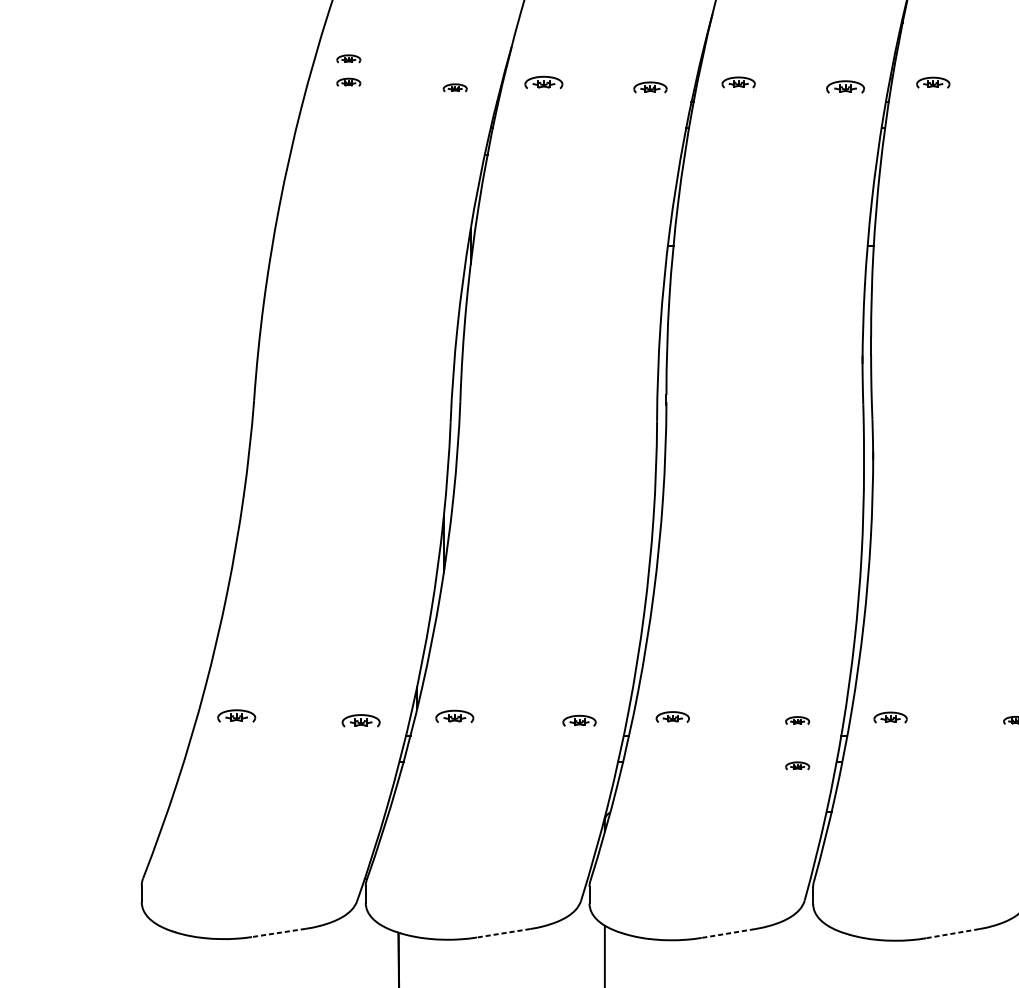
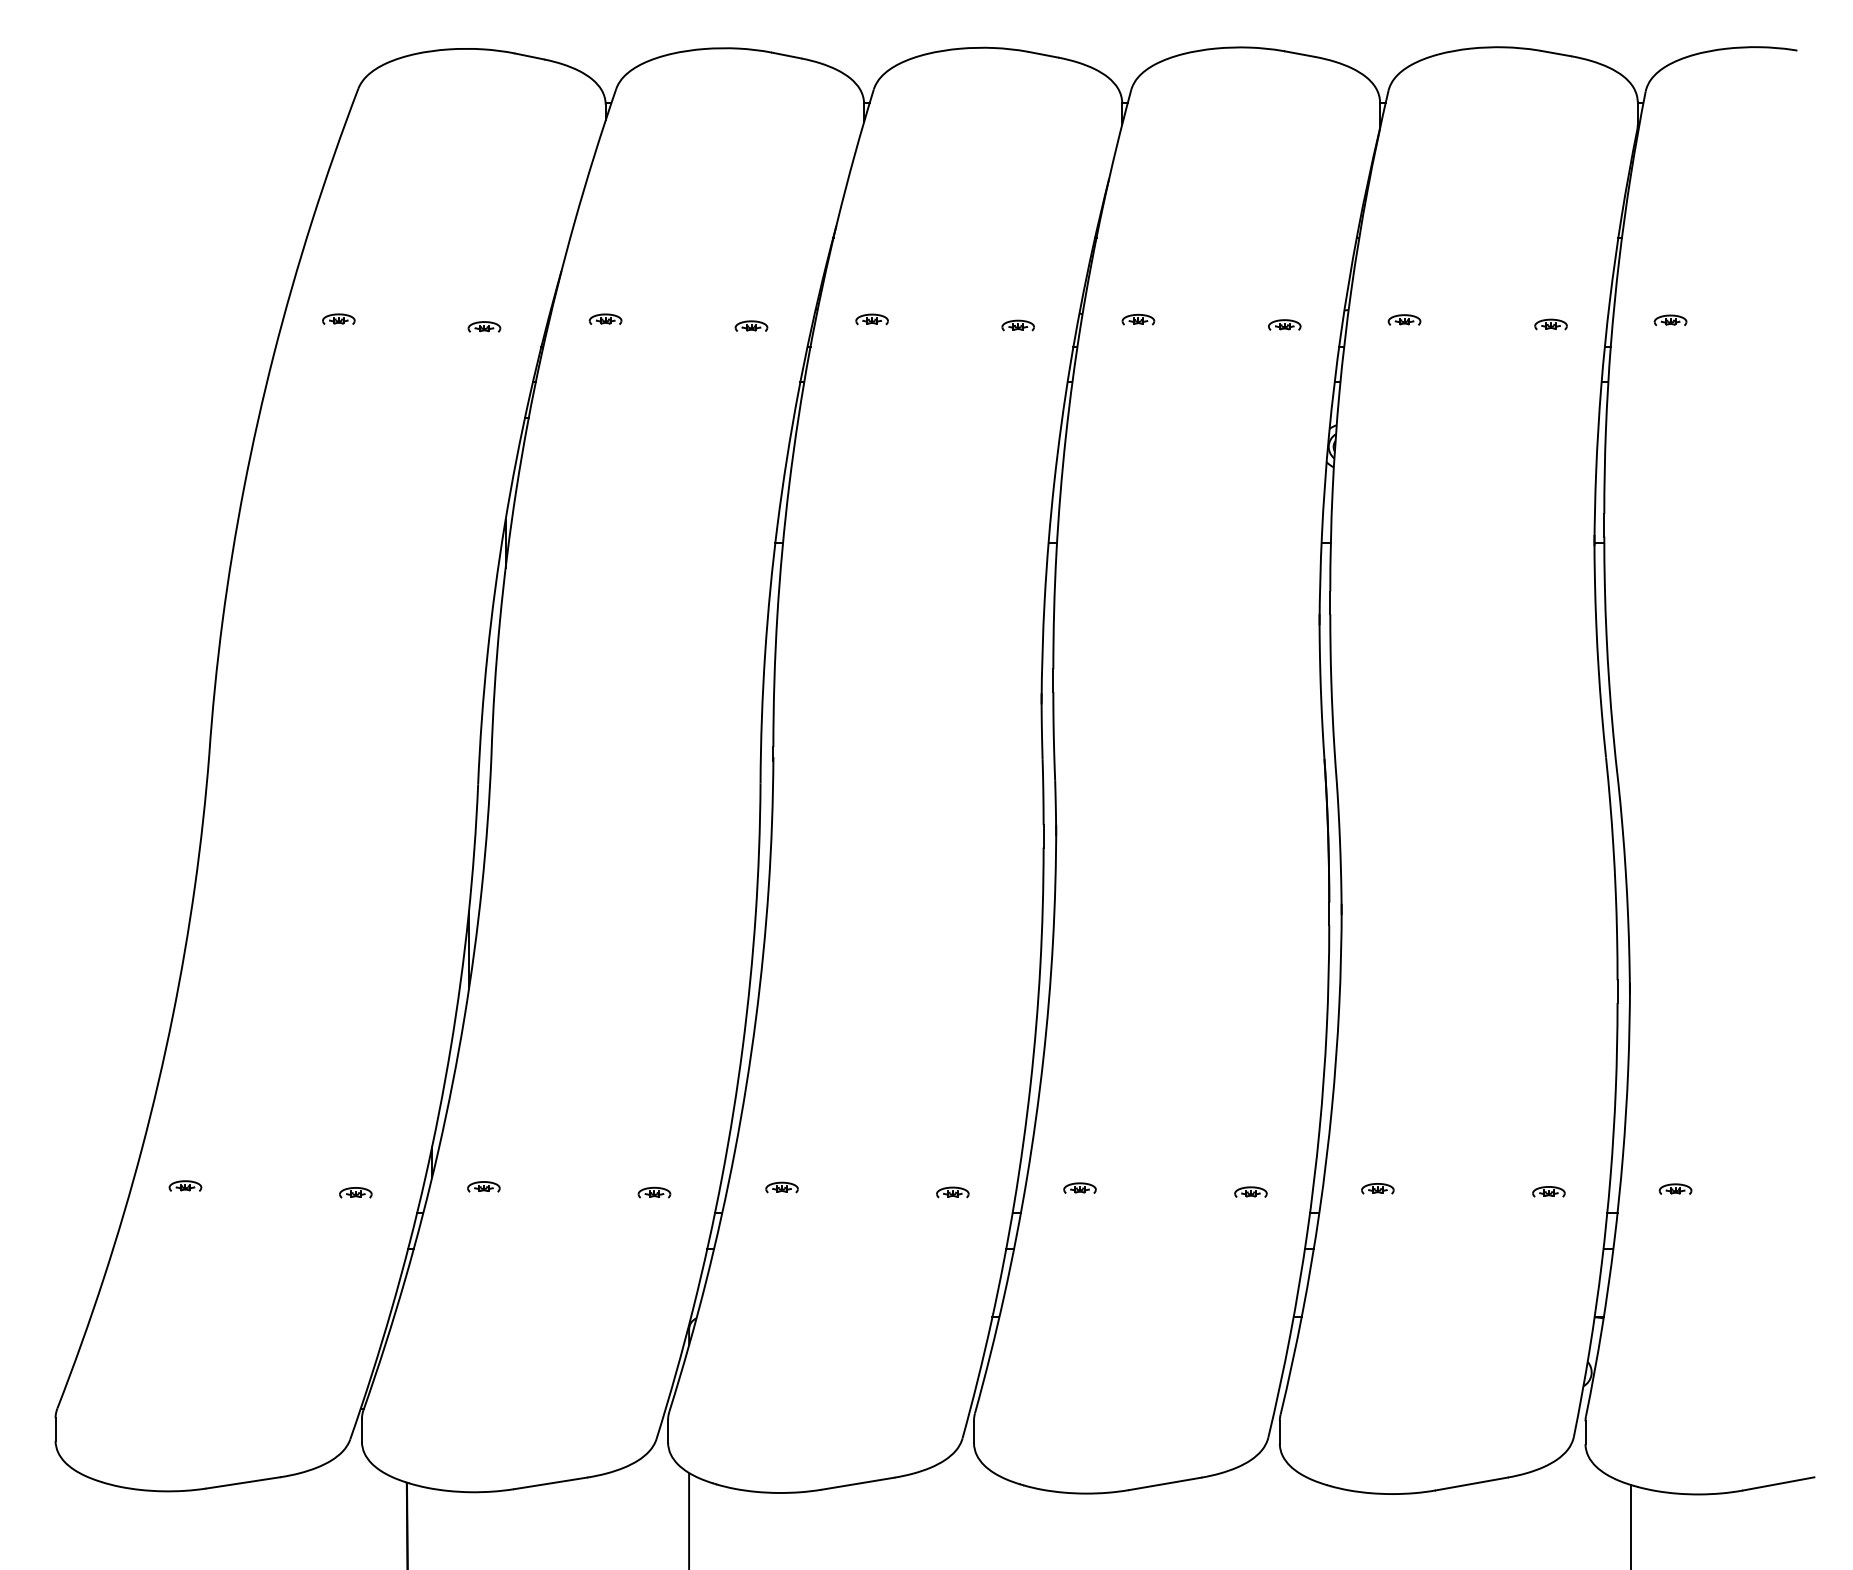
part: (348, 58) -> (338, 286), removed
part: (543, 81) -> (605, 318), size x0.62
part: (738, 82) -> (871, 319), size x0.71
part: (933, 82) -> (1138, 319), size x0.71
part: (650, 86) -> (751, 325), size x0.71
part: (844, 86) -> (1017, 325), size x0.62
part: (236, 715) -> (185, 1185), size x0.62
part: (454, 716) -> (483, 1186), size x0.62
part: (672, 716) -> (781, 1187), size x0.71
part: (890, 716) -> (1079, 1187), size x0.71
part: (360, 720) -> (355, 1192), size x0.62
part: (579, 720) -> (654, 1192), size x0.71
part: (797, 765) -> (952, 1254), removed
line: (278, 933) -> (242, 1483), dashed -> solid
line: (503, 933) -> (550, 1483), dashed -> solid
line: (727, 933) -> (857, 1483), dashed -> solid
line: (953, 933) -> (1165, 1483), dashed -> solid

